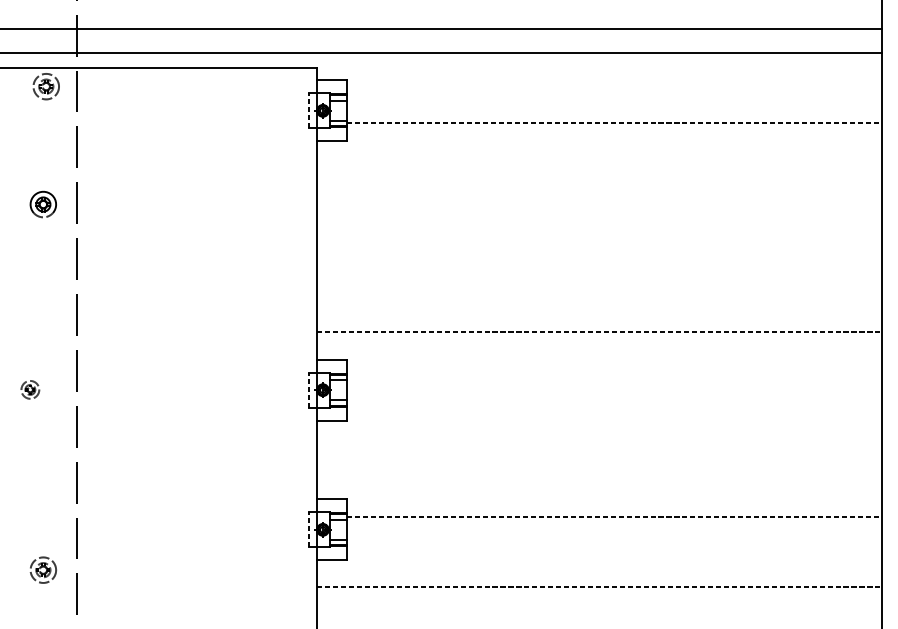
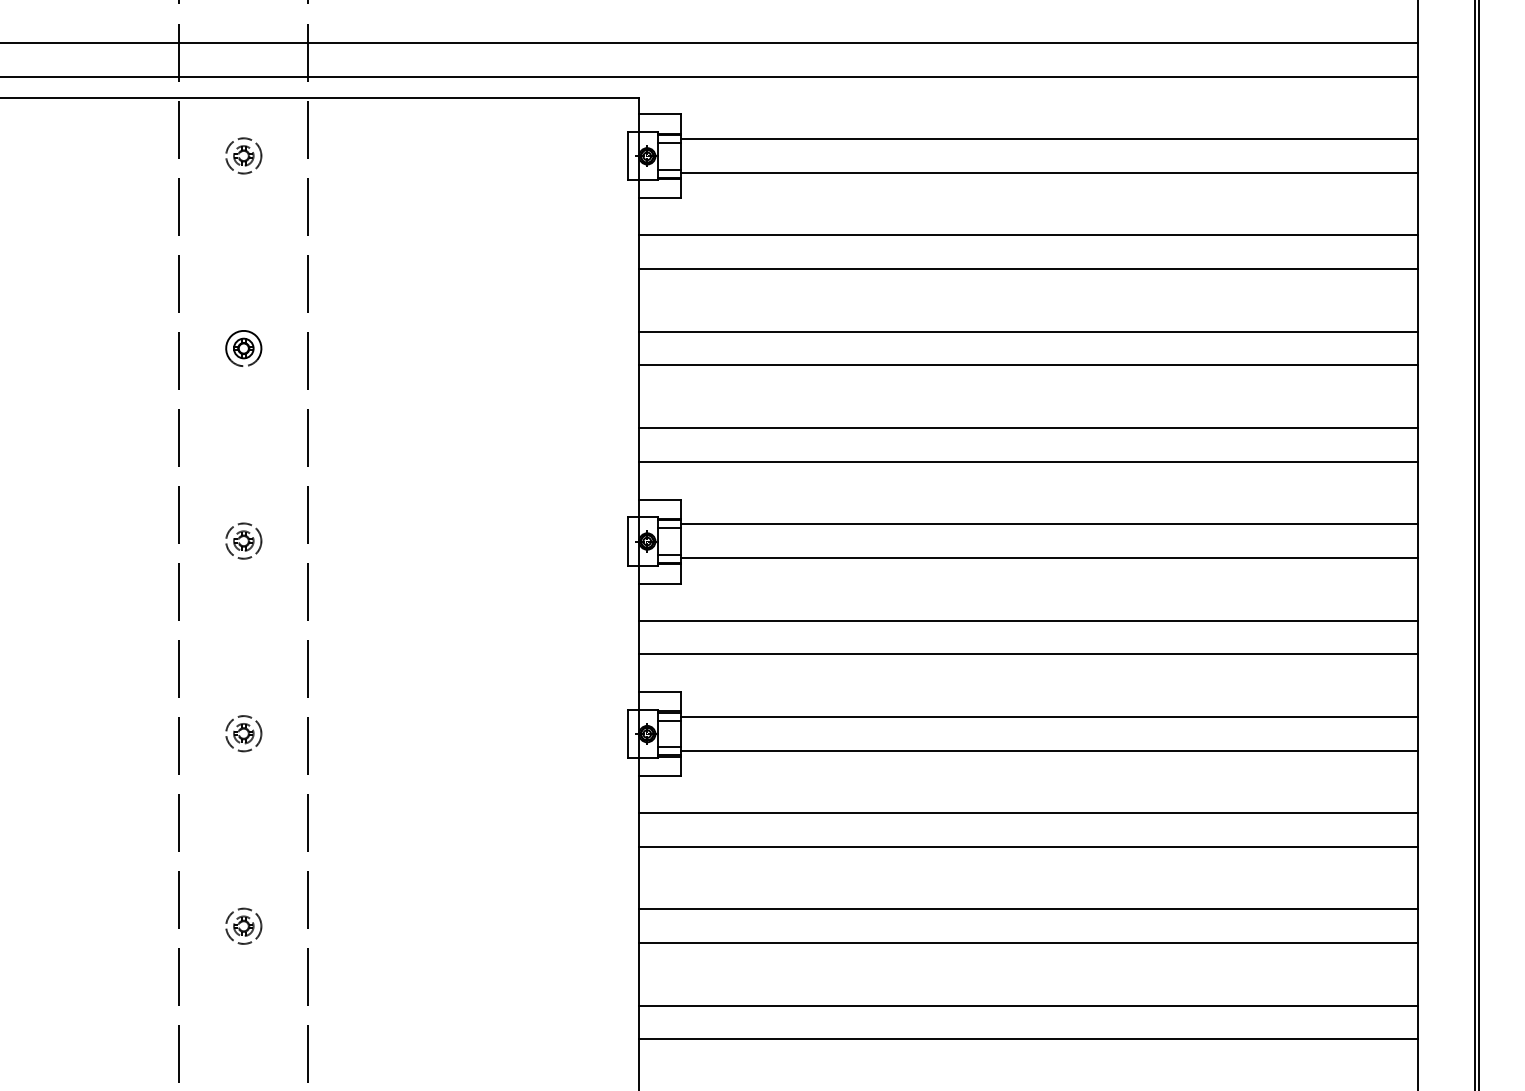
part: (46, 86) -> (243, 155), moved
line: (614, 98) -> (1049, 139), added
line: (308, 110) -> (627, 155), dashed -> solid
line: (614, 122) -> (1049, 172), dashed -> solid
line: (599, 168) -> (1028, 235), added
line: (599, 192) -> (1028, 269), added
part: (43, 204) -> (243, 348), moved
line: (599, 237) -> (1028, 331), added
line: (599, 262) -> (1028, 365), added
line: (599, 307) -> (1028, 427), added
line: (599, 332) -> (1028, 461), dashed -> solid
line: (614, 377) -> (1049, 524), added
part: (30, 389) -> (243, 540), size x1.43
line: (308, 390) -> (627, 541), dashed -> solid
line: (614, 401) -> (1049, 557), added
line: (599, 447) -> (1028, 620), added
line: (599, 472) -> (1028, 654), added
line: (614, 517) -> (1049, 716), dashed -> solid
line: (308, 529) -> (627, 733), dashed -> solid
line: (614, 541) -> (1049, 750), added
part: (43, 570) -> (243, 733), moved
line: (599, 587) -> (1028, 813), dashed -> solid
line: (599, 611) -> (1028, 846), added

